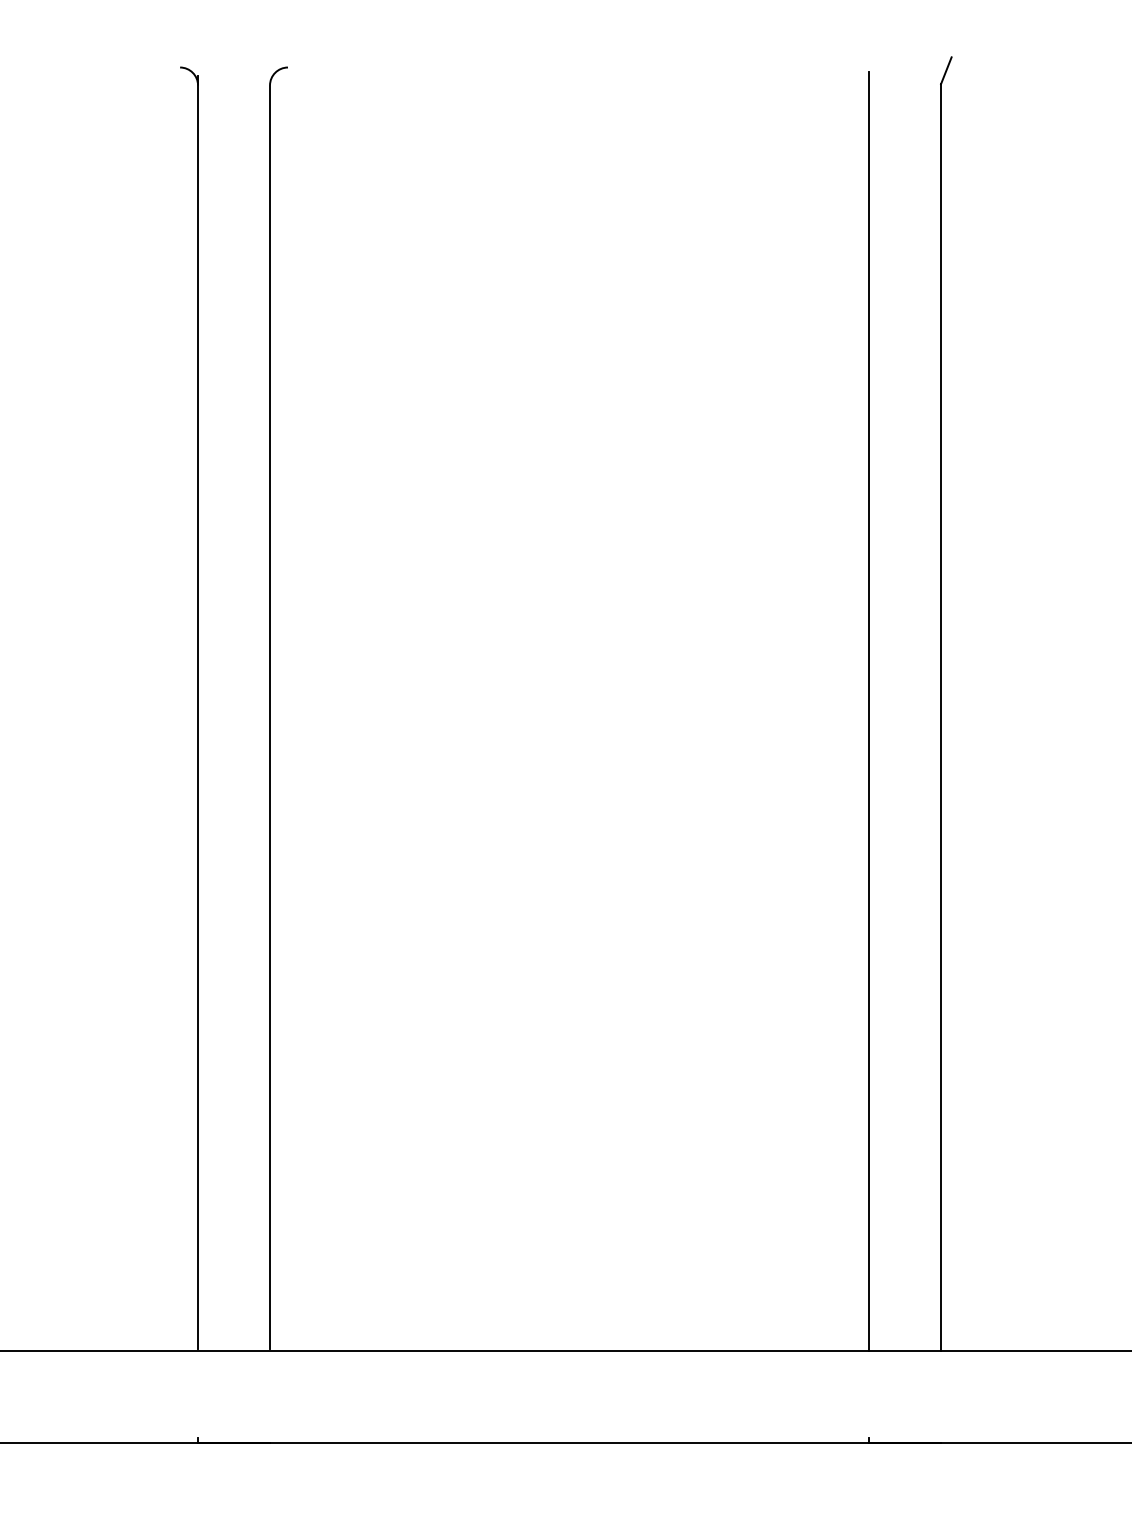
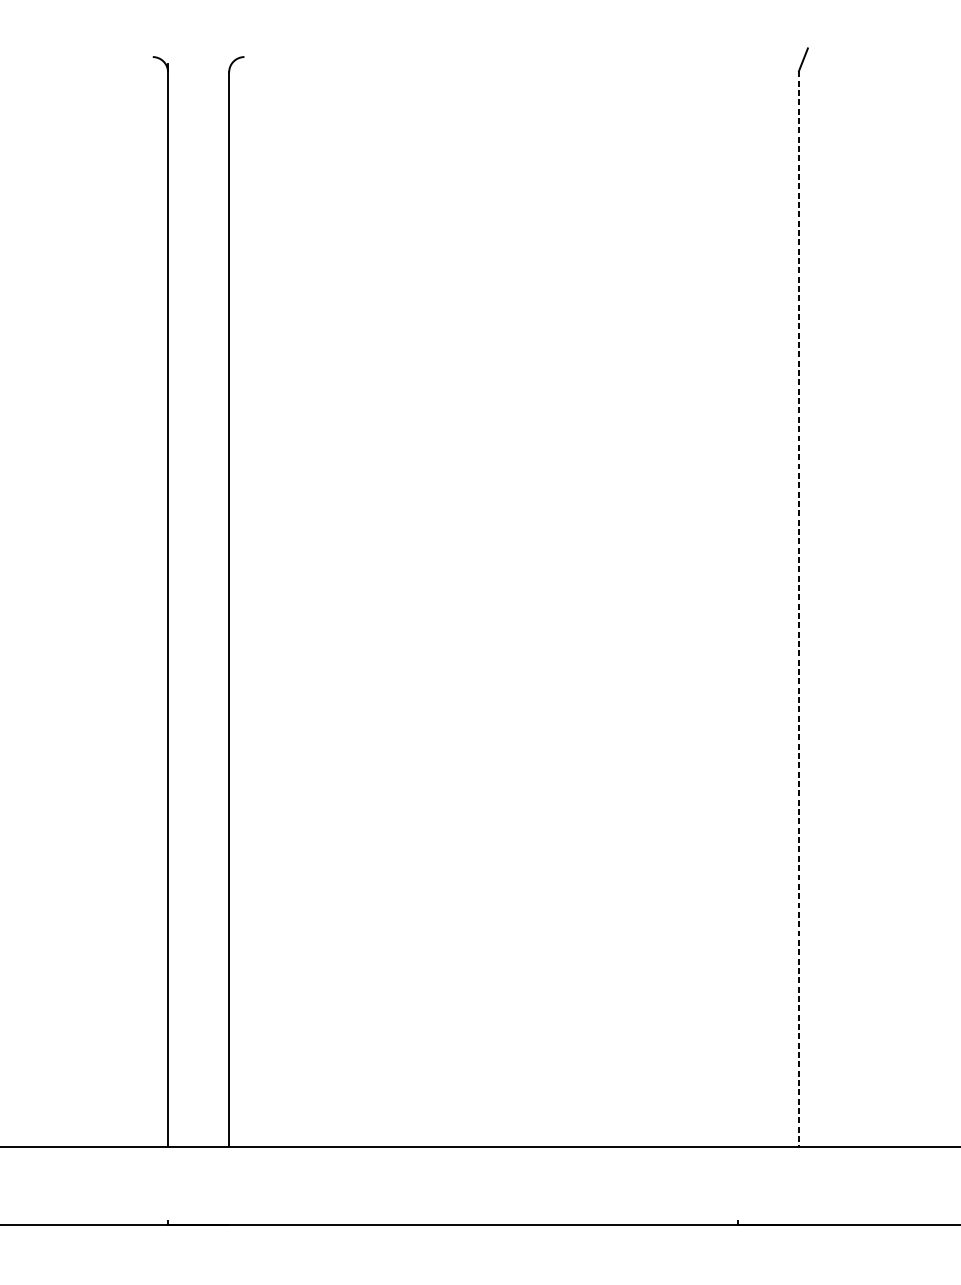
line: (869, 711) -> (738, 603), removed
line: (941, 718) -> (799, 609), solid -> dashed

